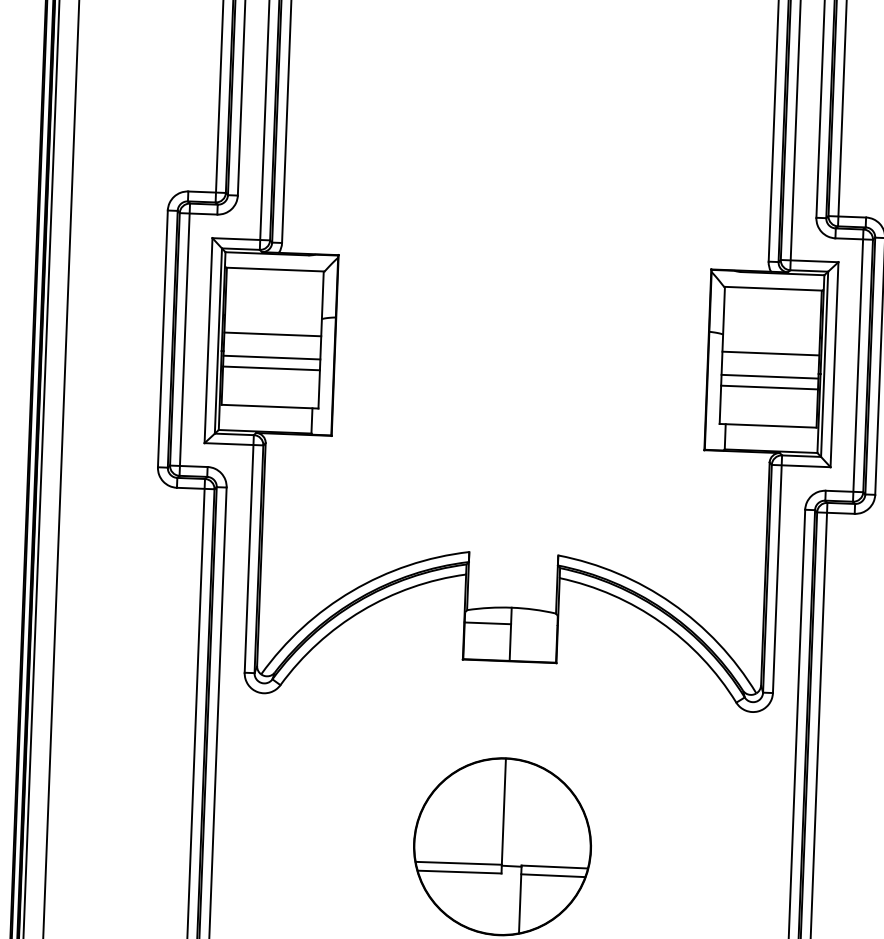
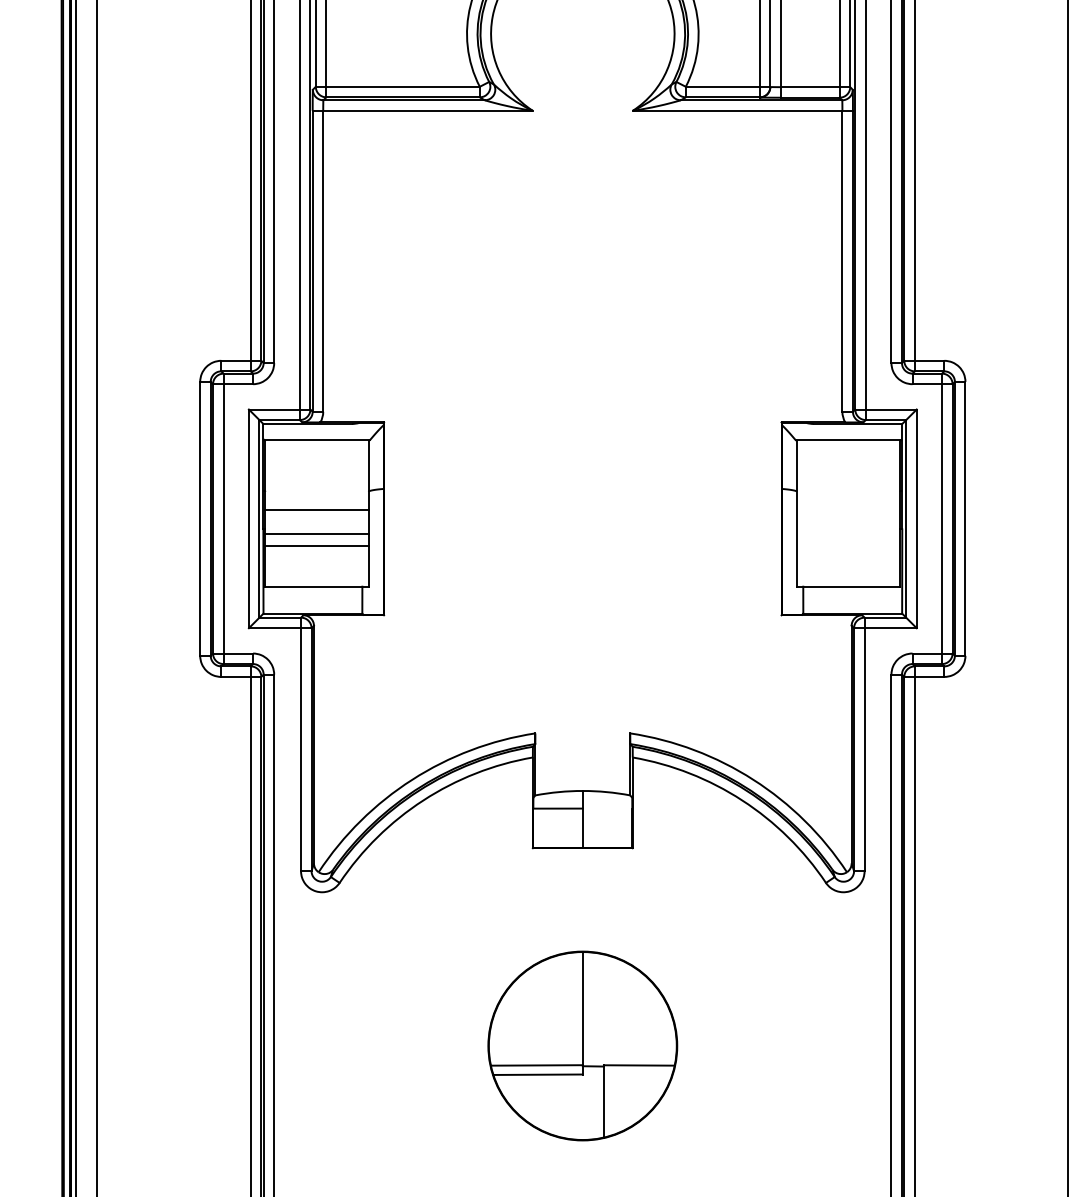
line: (770, 353) -> (848, 509), removed
line: (769, 376) -> (848, 534), removed
line: (769, 387) -> (848, 545), removed
line: (552, 875) -> (637, 1074), removed

